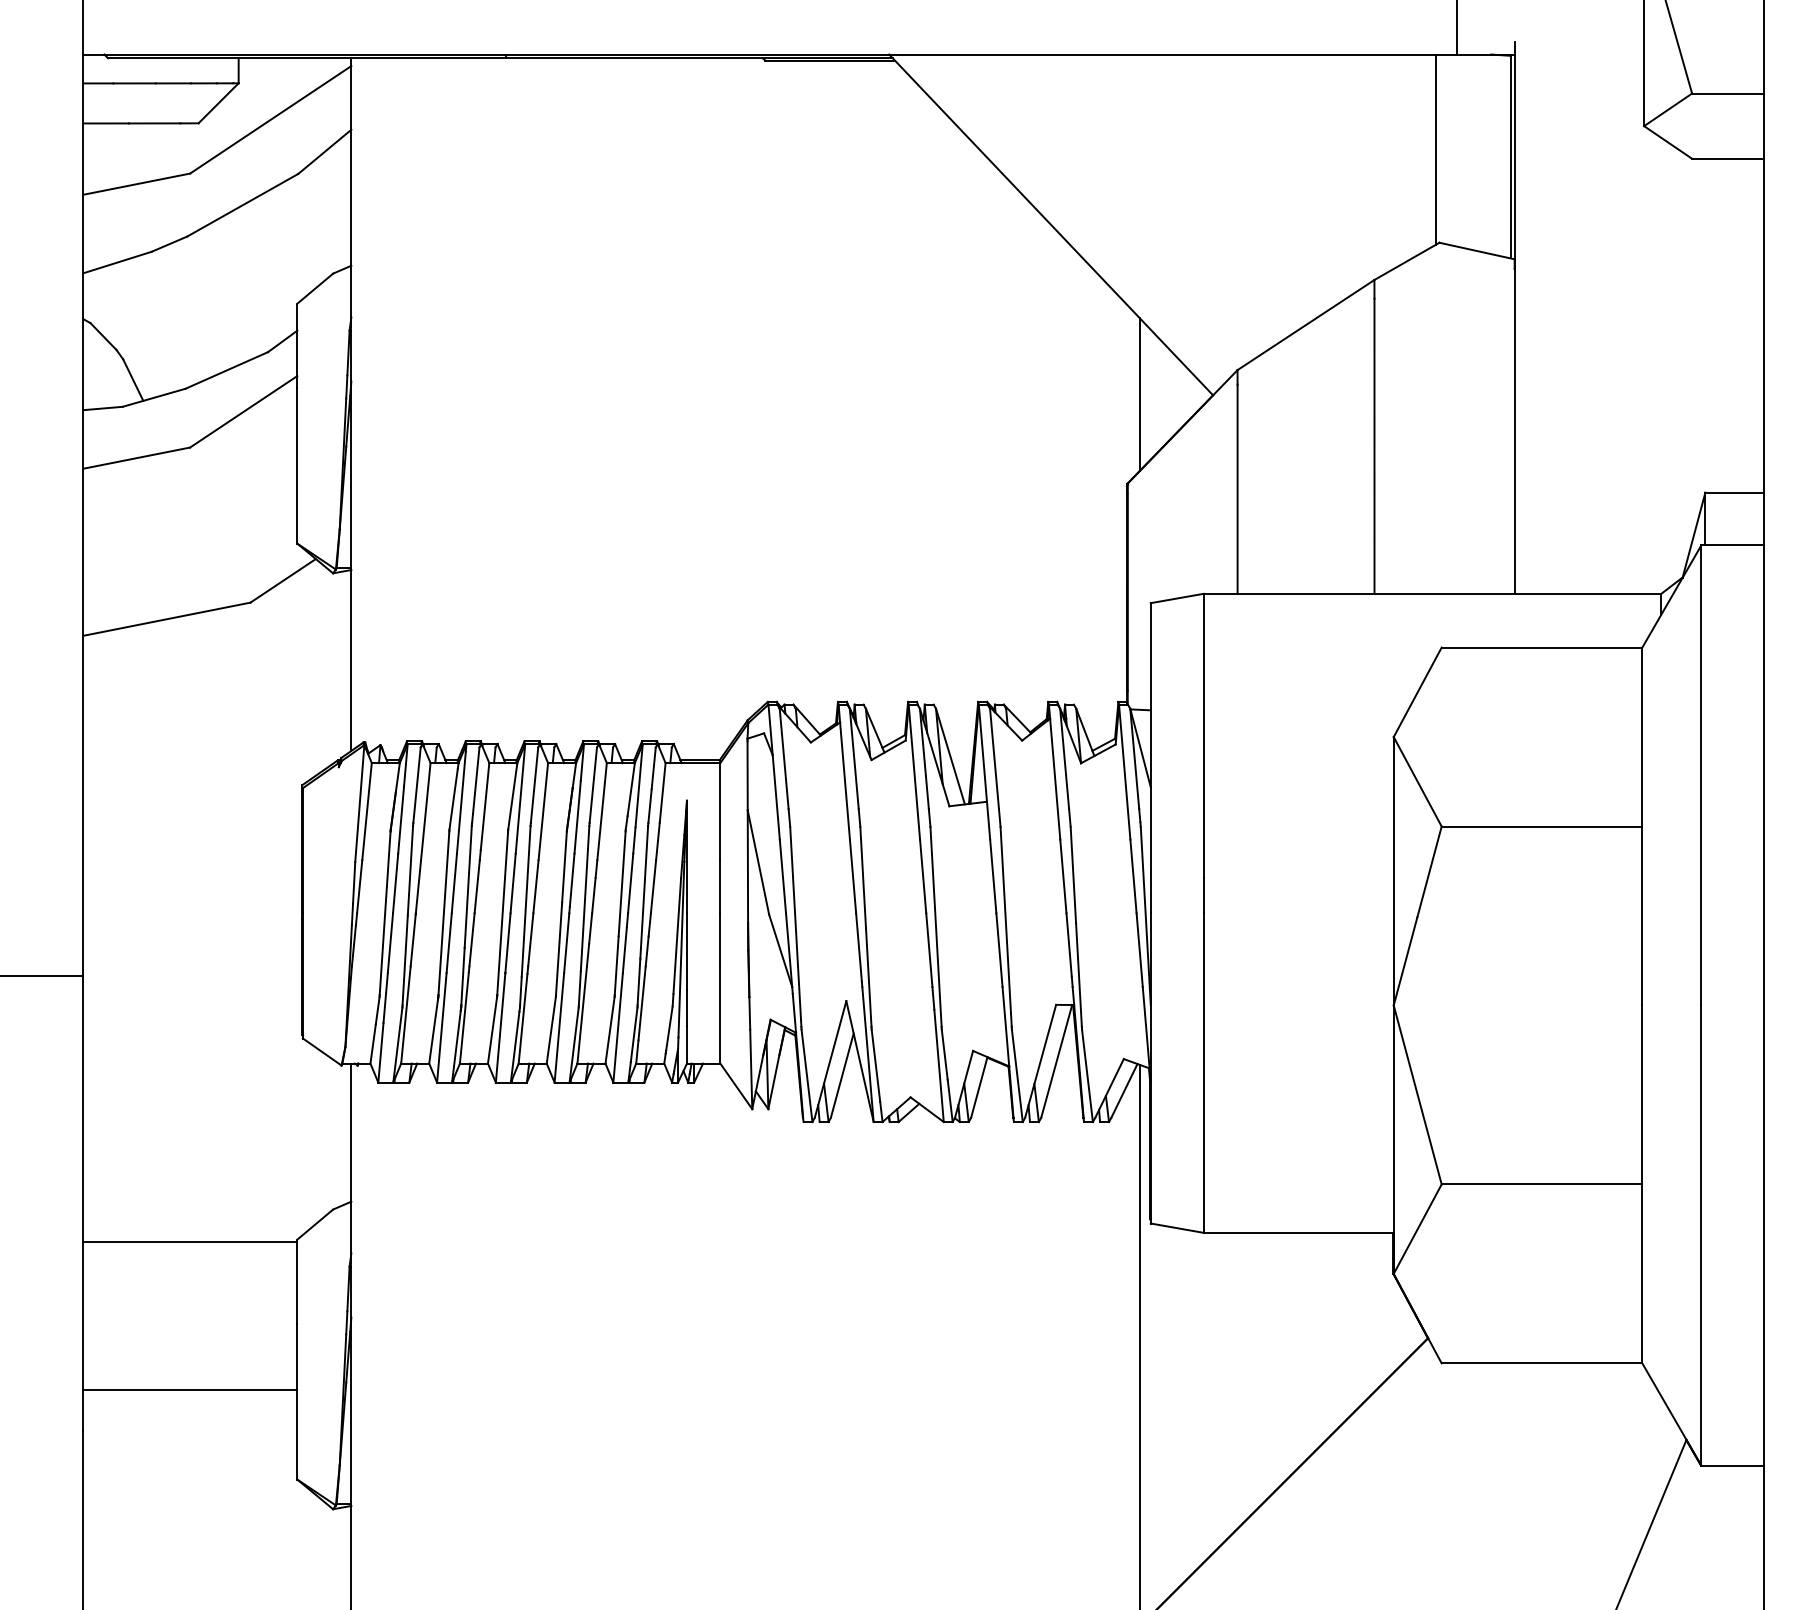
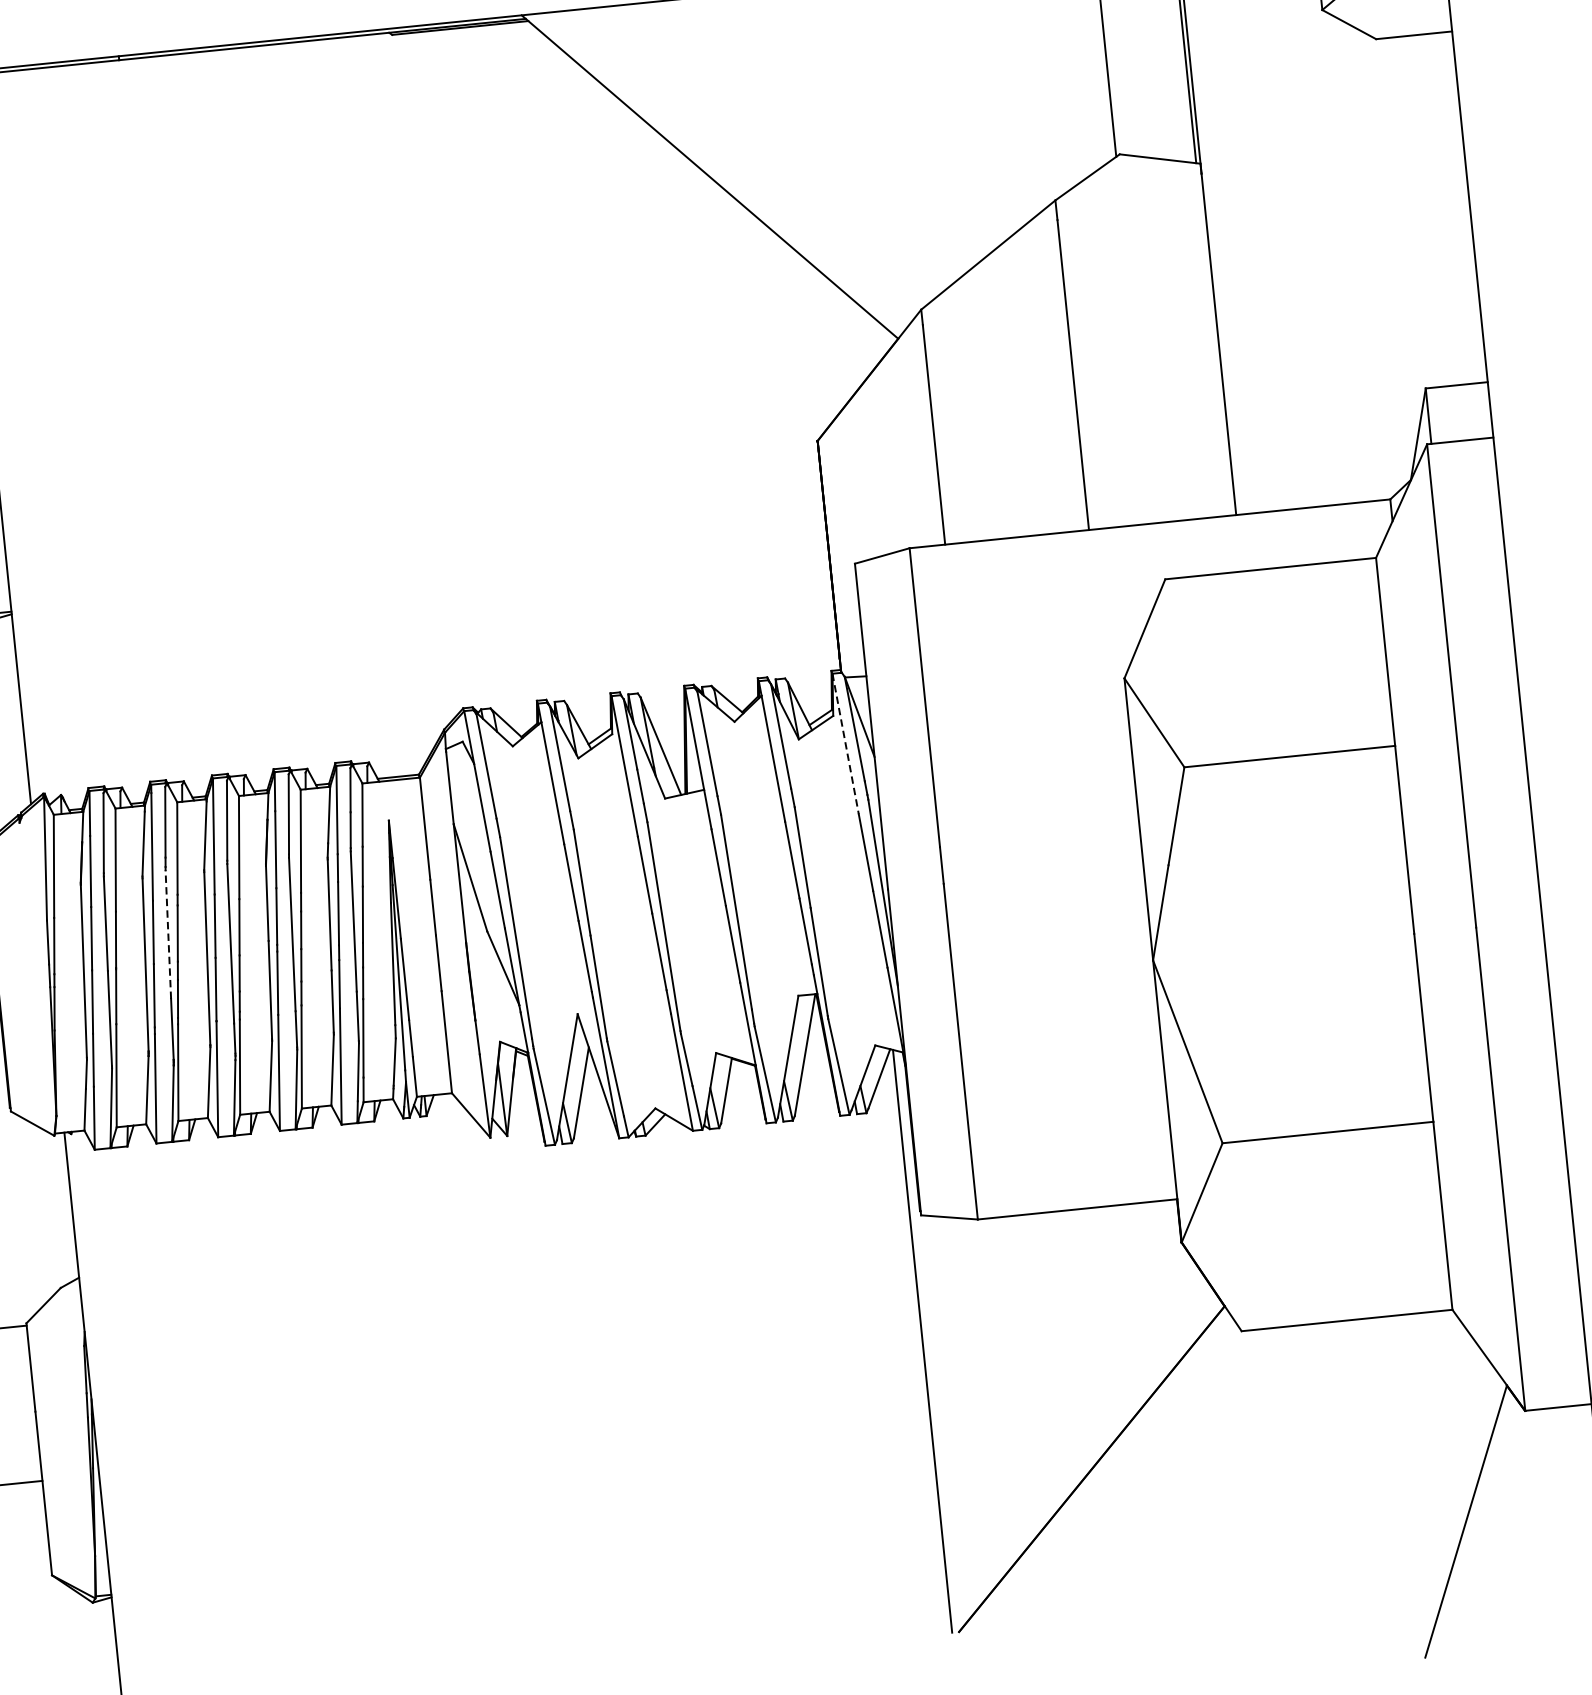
line: (1140, 394) -> (821, 345), removed
line: (1124, 772) -> (845, 744), solid -> dashed
line: (468, 886) -> (168, 934), solid -> dashed

